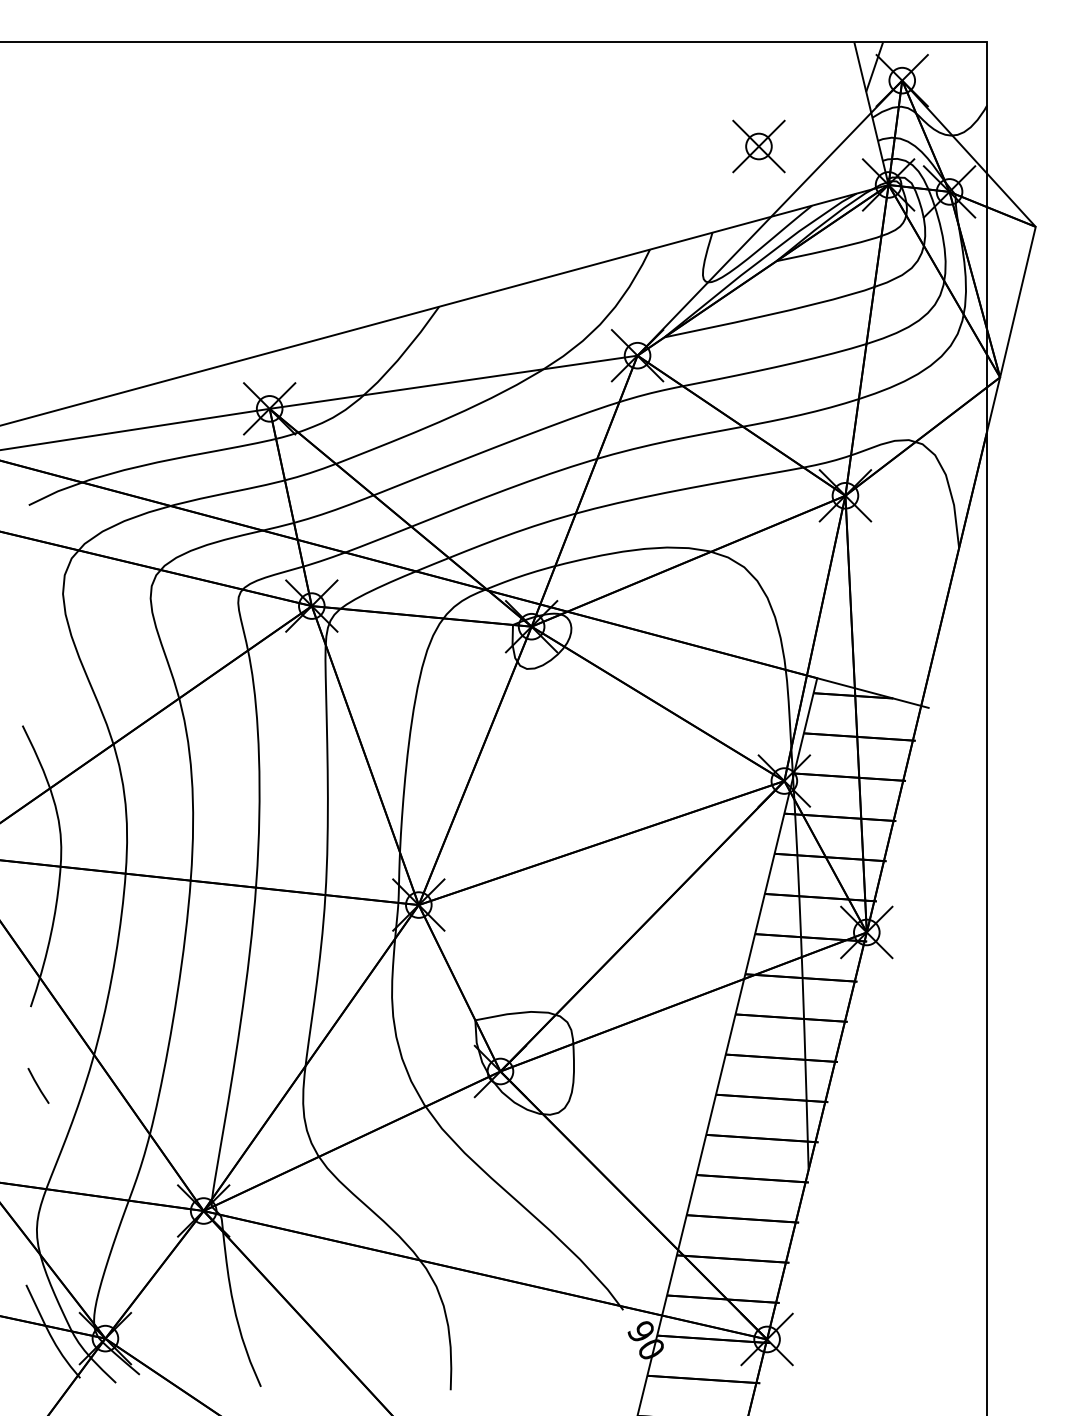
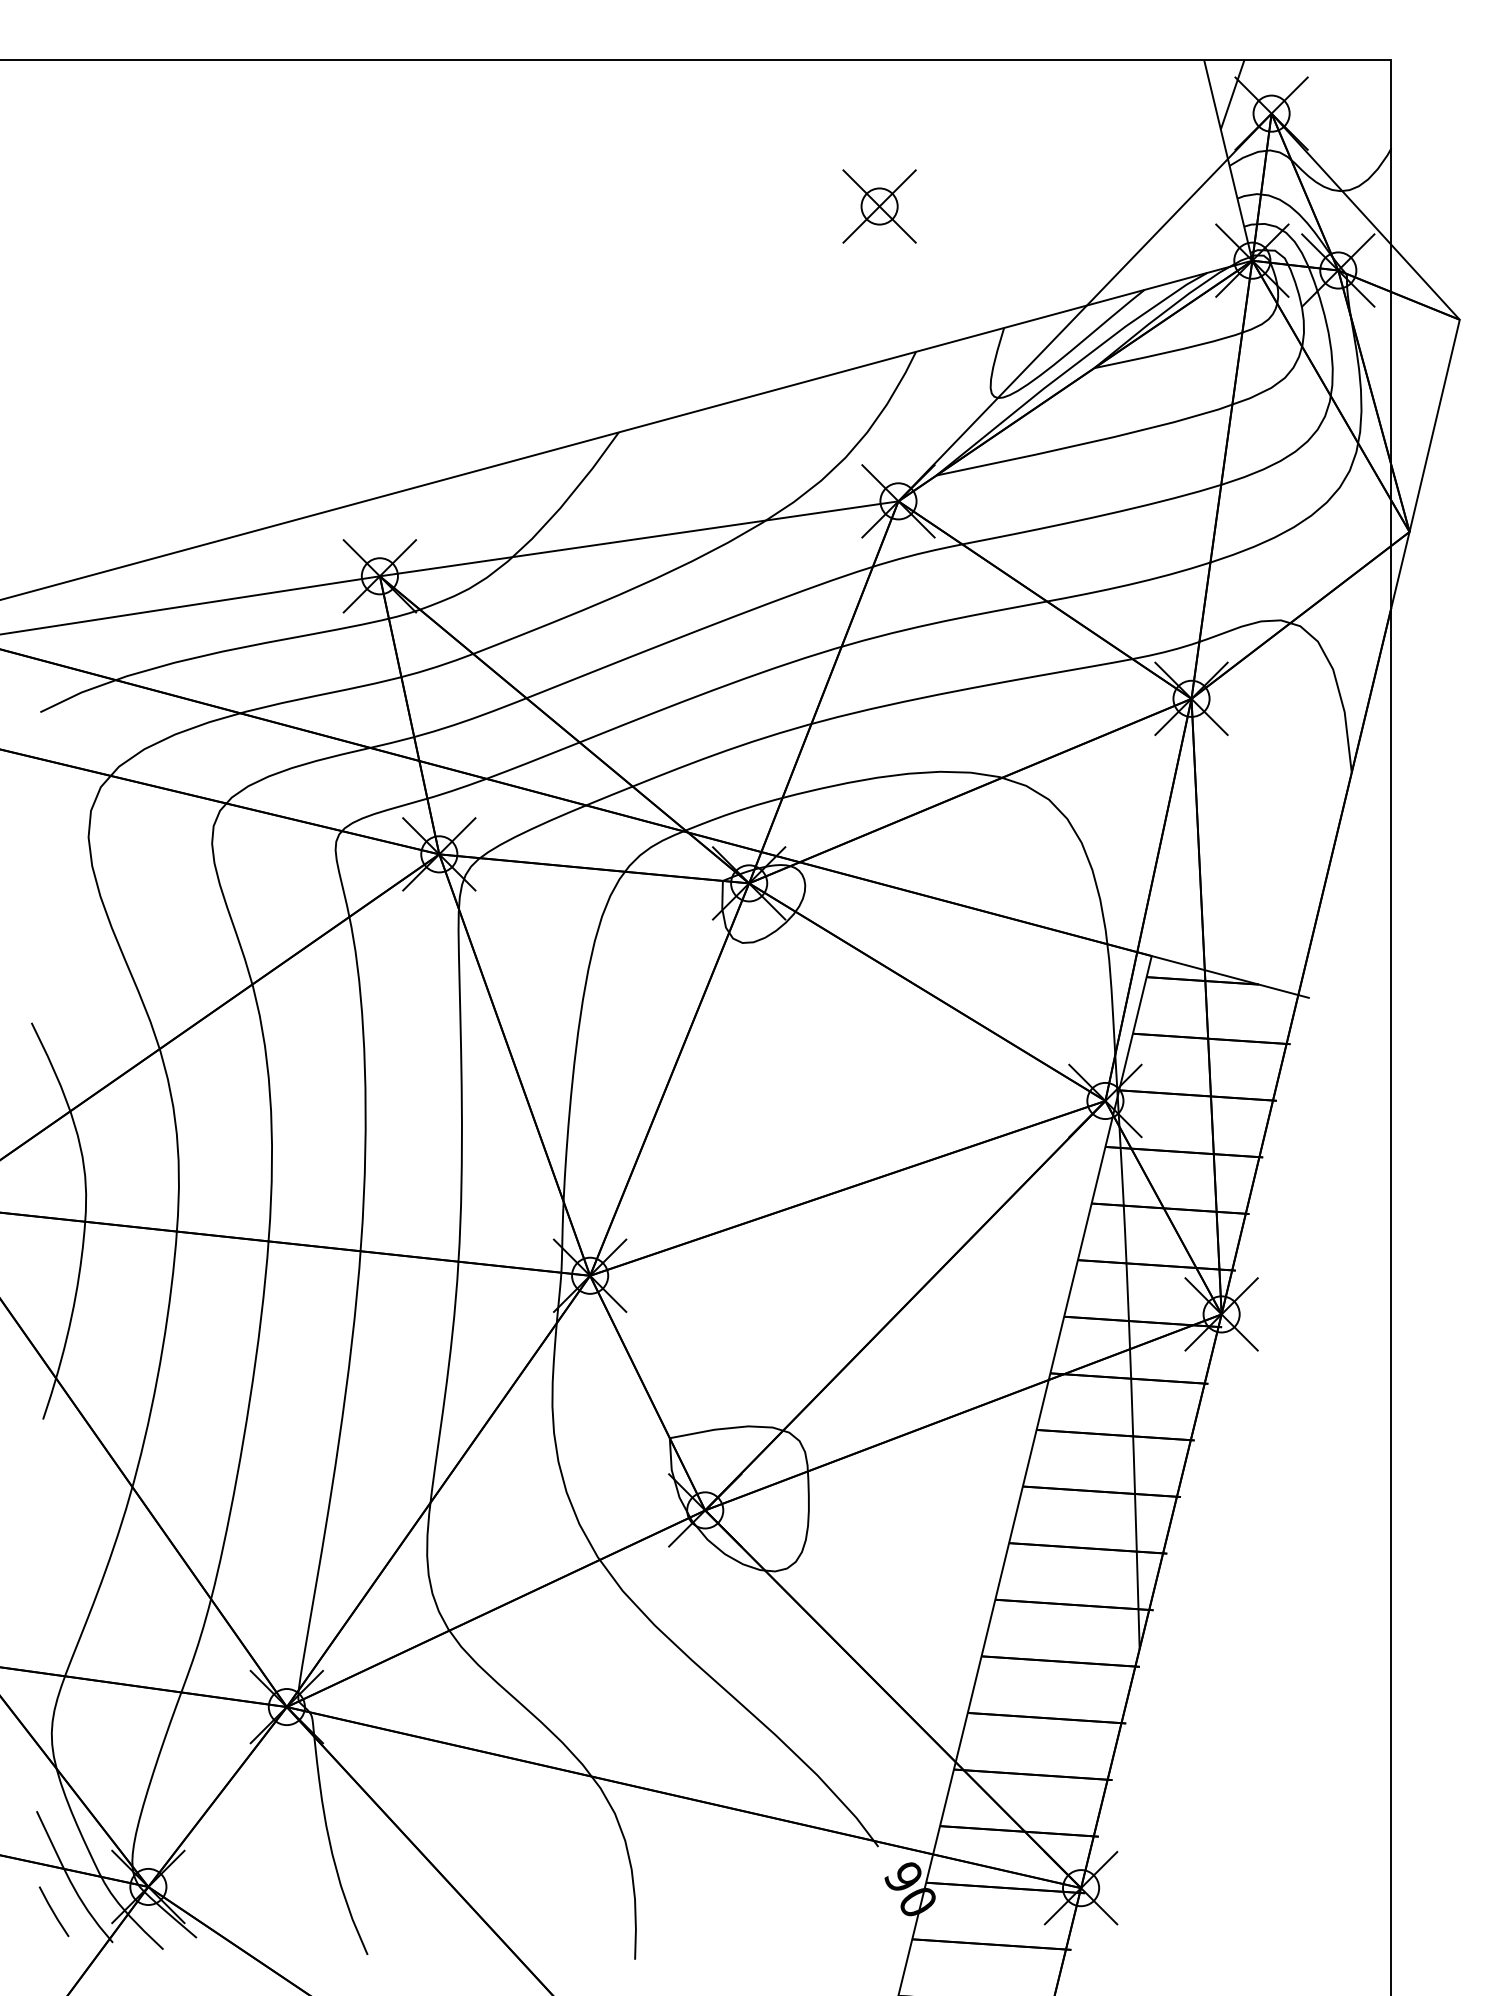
part: (758, 146) -> (879, 206), moved
line: (38, 1085) -> (53, 1911), moved

